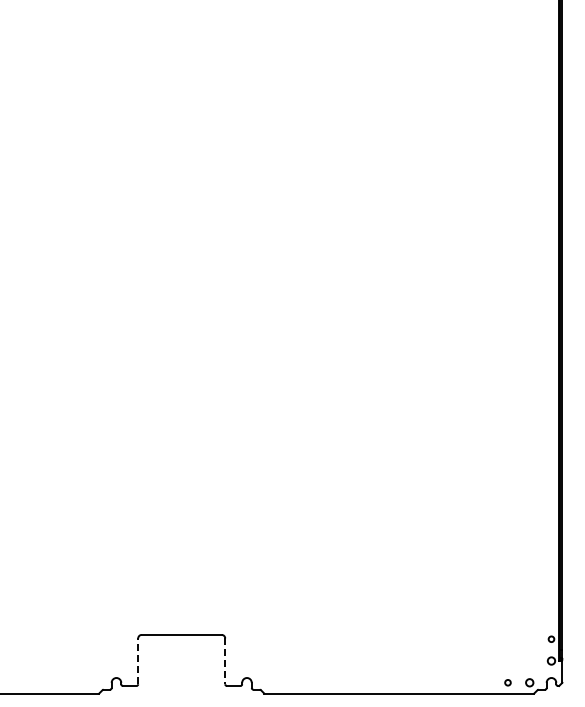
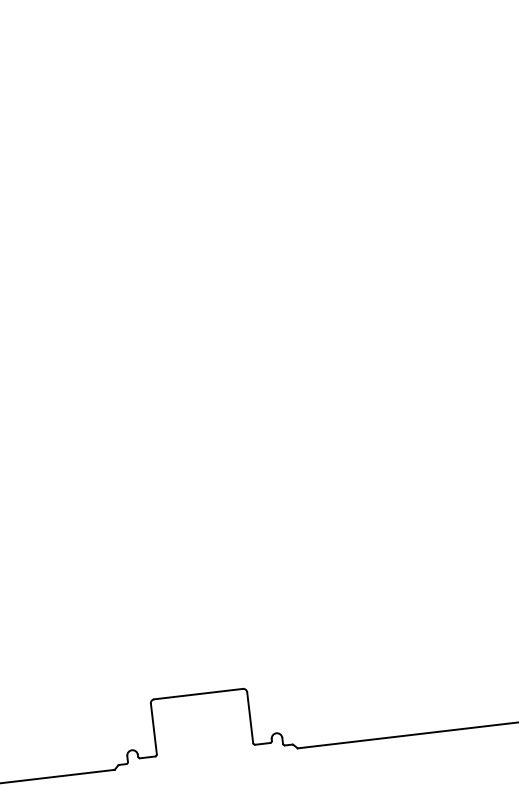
line: (138, 661) -> (154, 729), dashed -> solid
line: (225, 661) -> (250, 717), dashed -> solid

